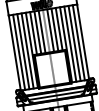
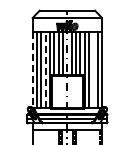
line: (74, 43) -> (93, 70), removed
line: (27, 50) -> (45, 69), solid -> dashed
line: (14, 53) -> (32, 70), solid -> dashed

